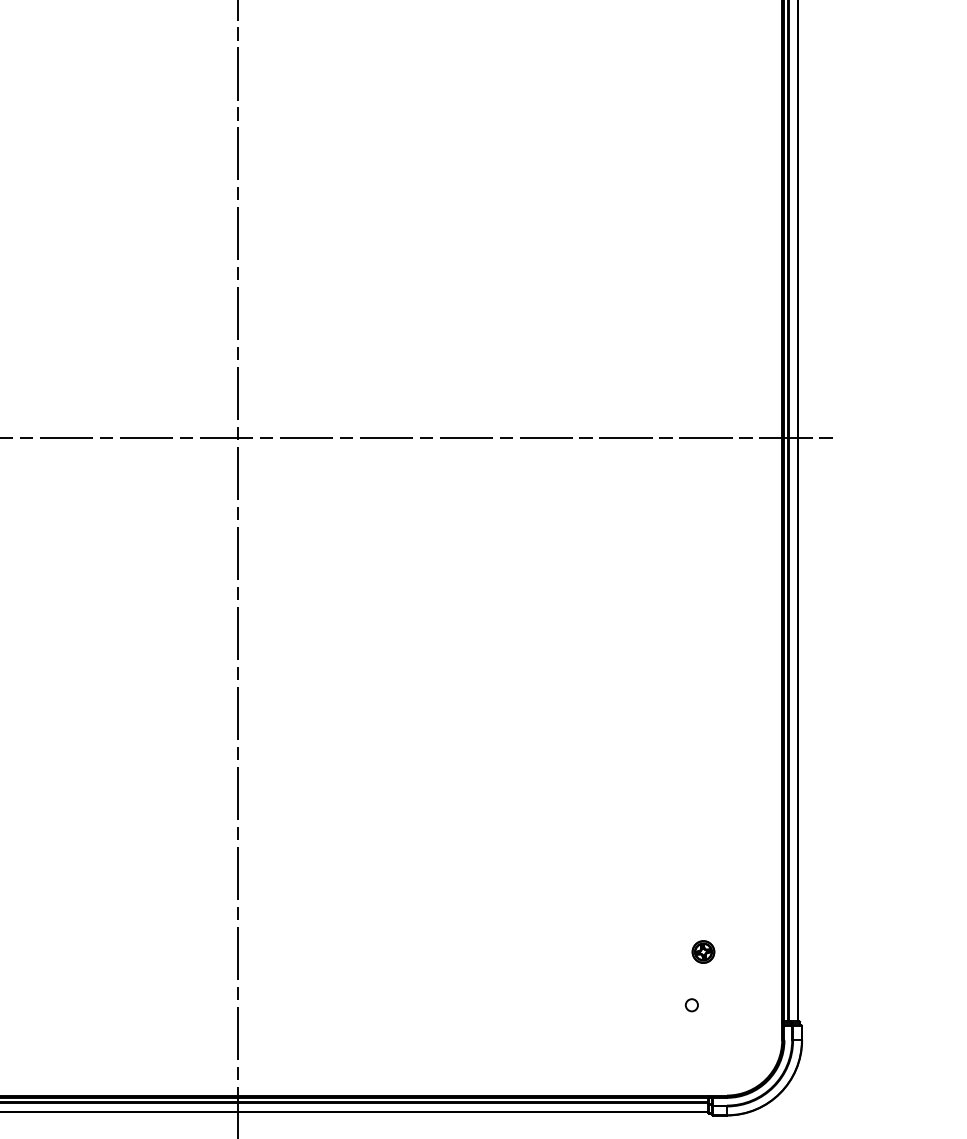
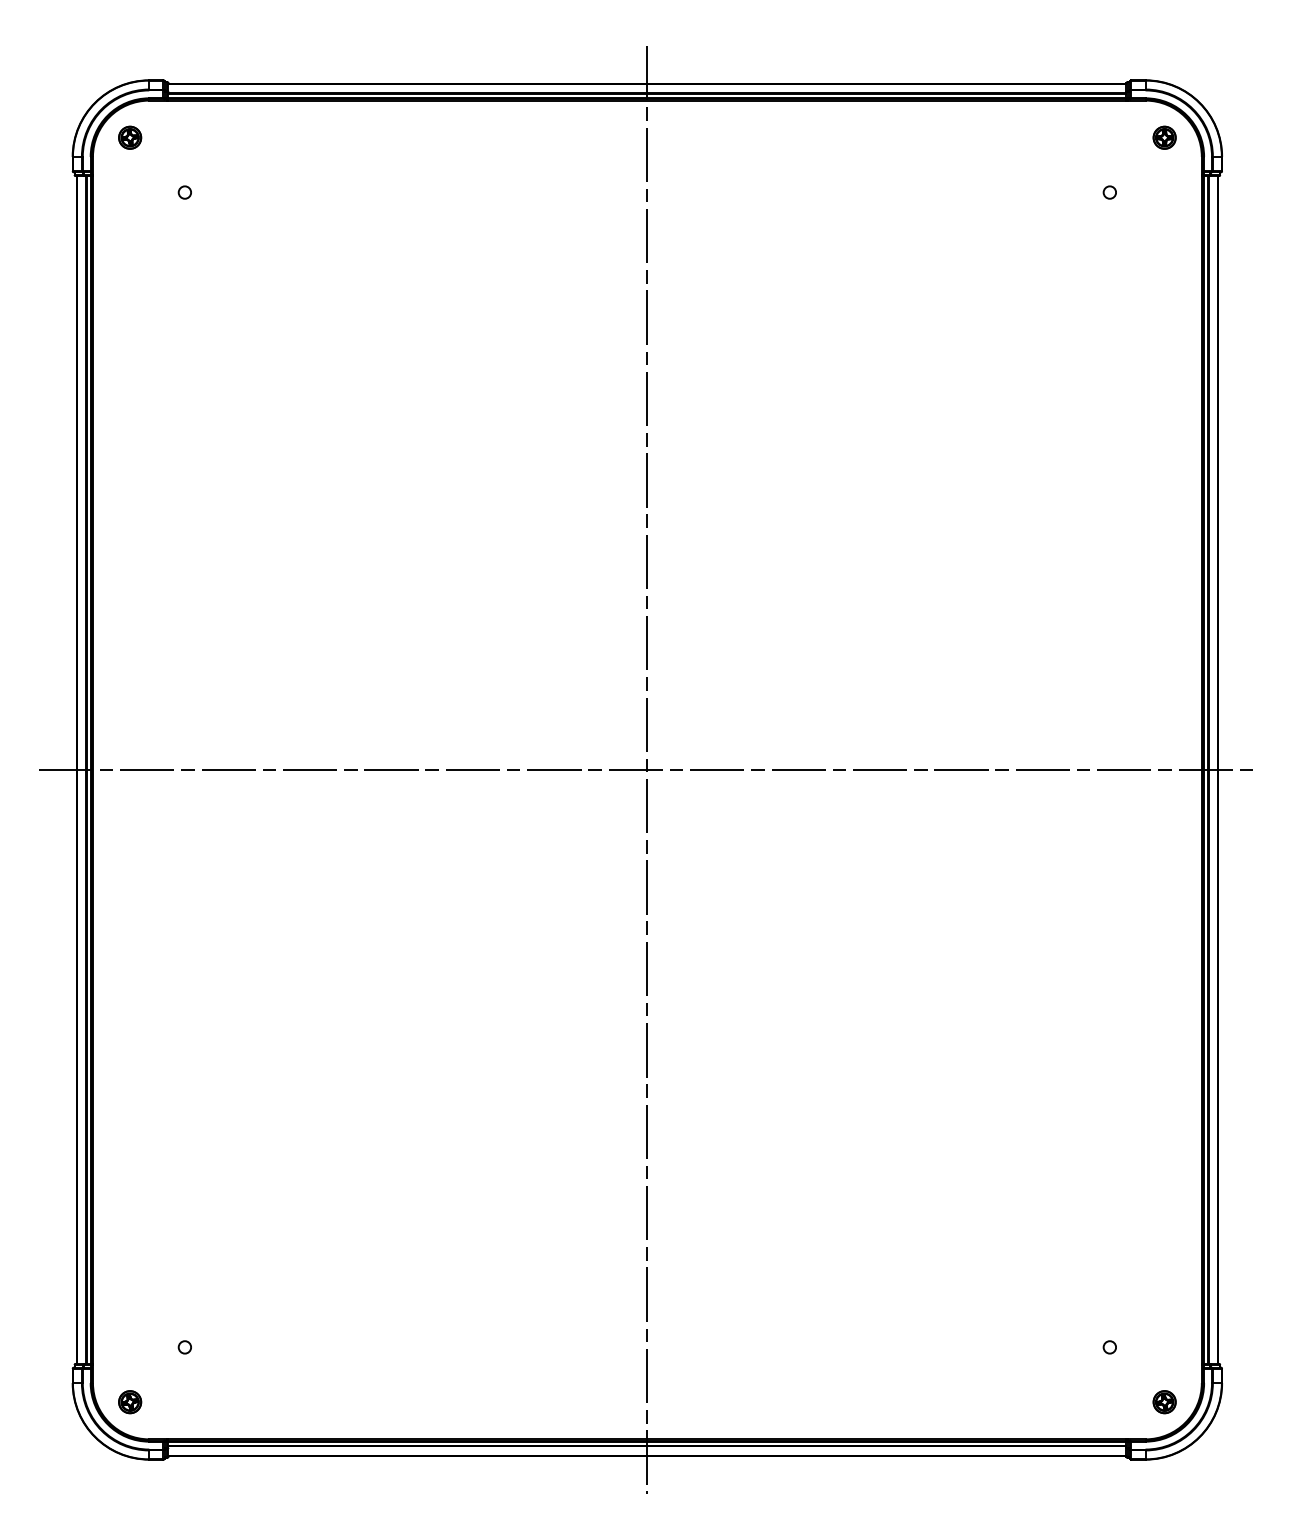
part: (703, 952) -> (1164, 1402), moved

